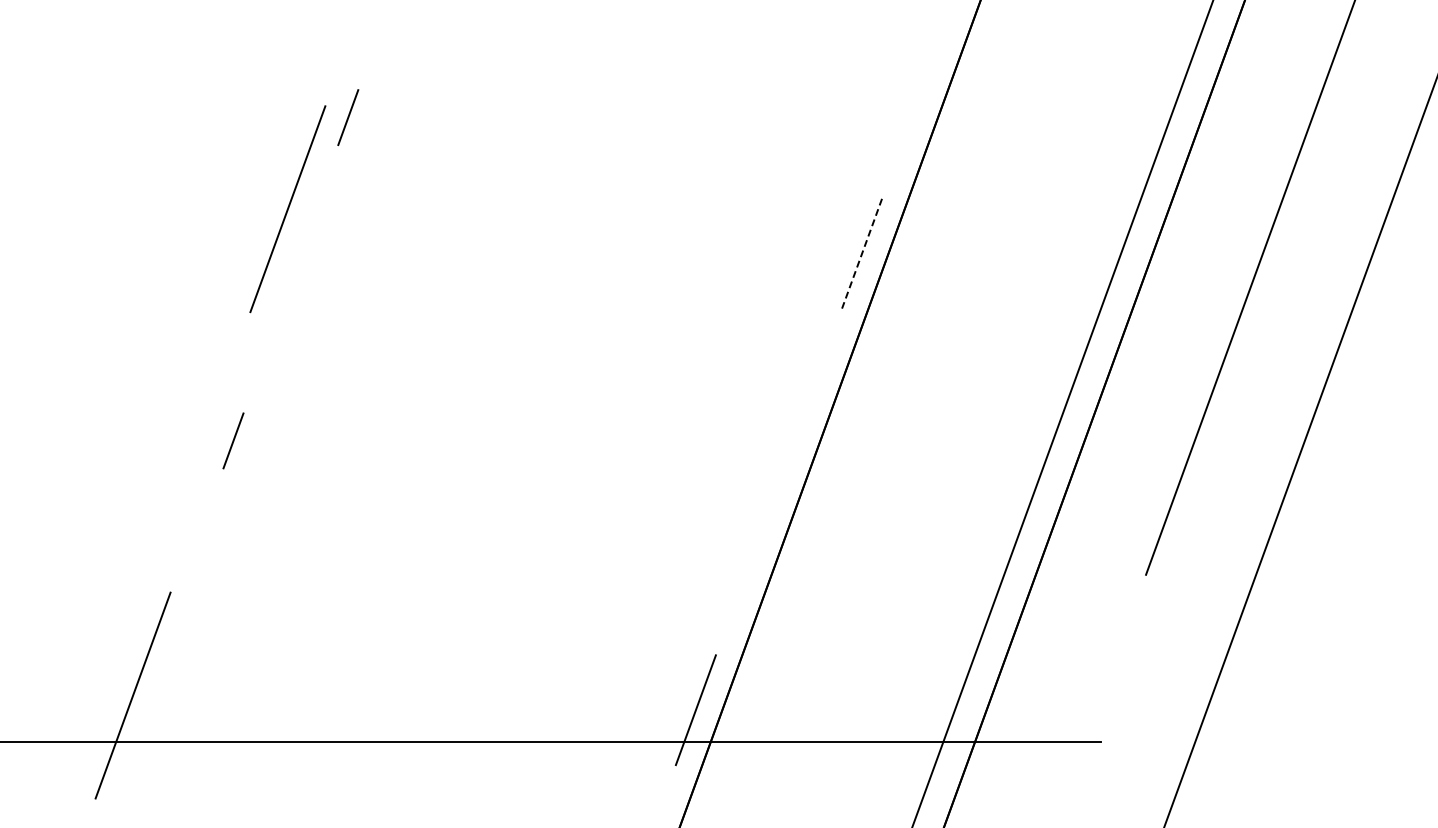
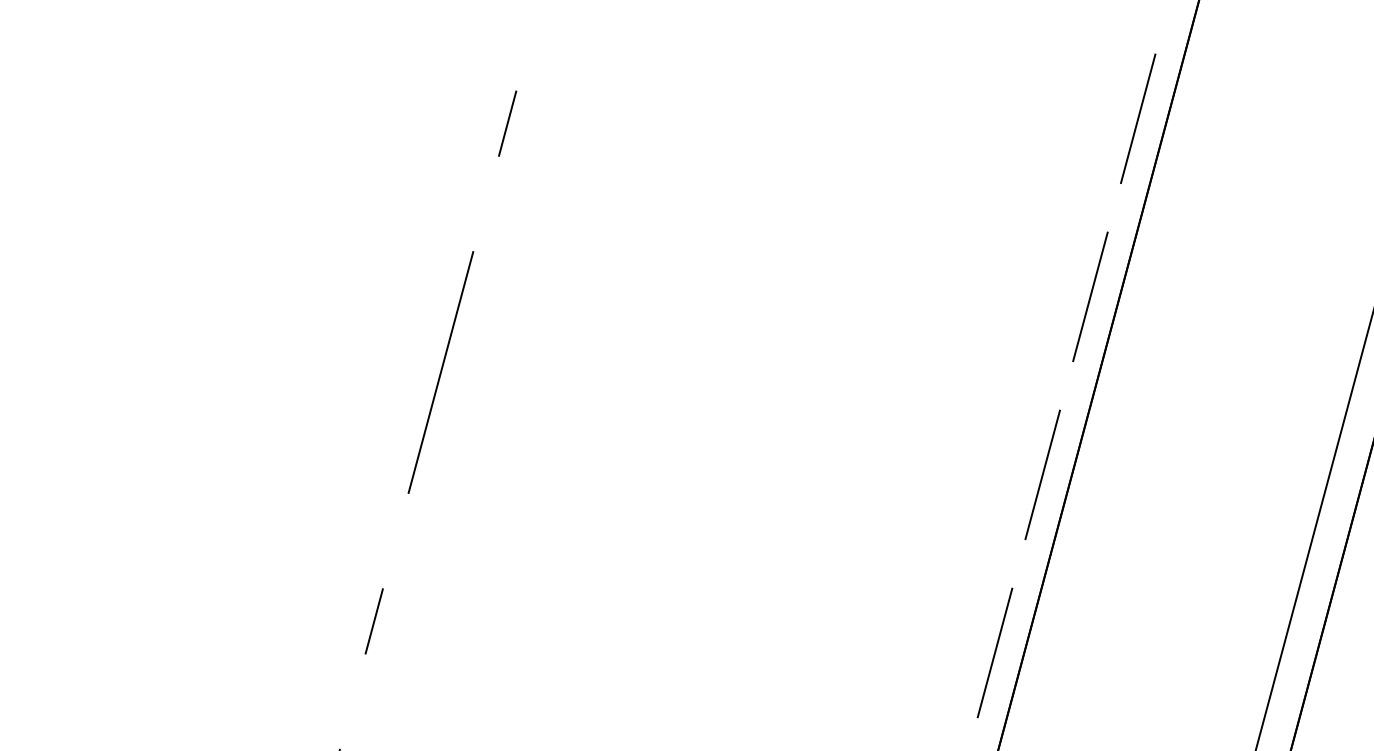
line: (917, 101) -> (1138, 118), added
line: (348, 117) -> (507, 123), moved
line: (287, 209) -> (440, 372), moved
line: (861, 254) -> (1089, 297), dashed -> solid
line: (806, 405) -> (1042, 474), added
line: (233, 440) -> (374, 620), moved
line: (751, 557) -> (995, 652), added

